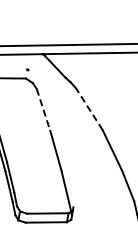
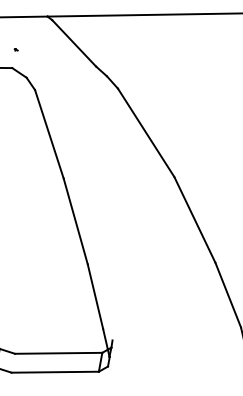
line: (43, 109) -> (49, 133), dashed -> solid
line: (89, 109) -> (146, 133), dashed -> solid

